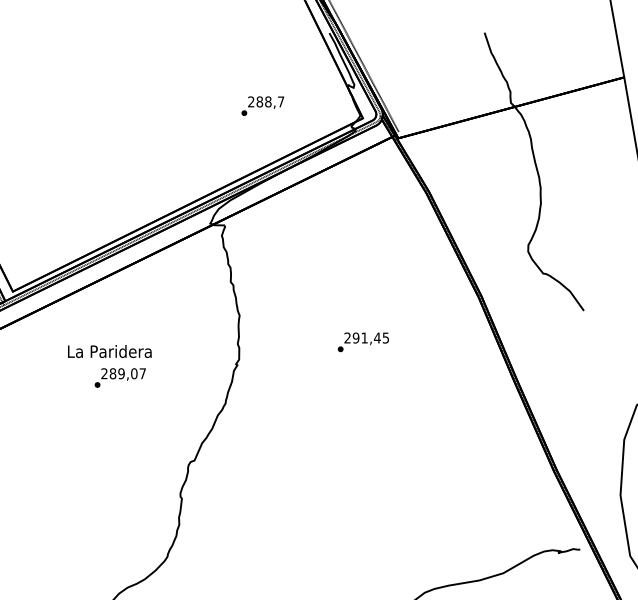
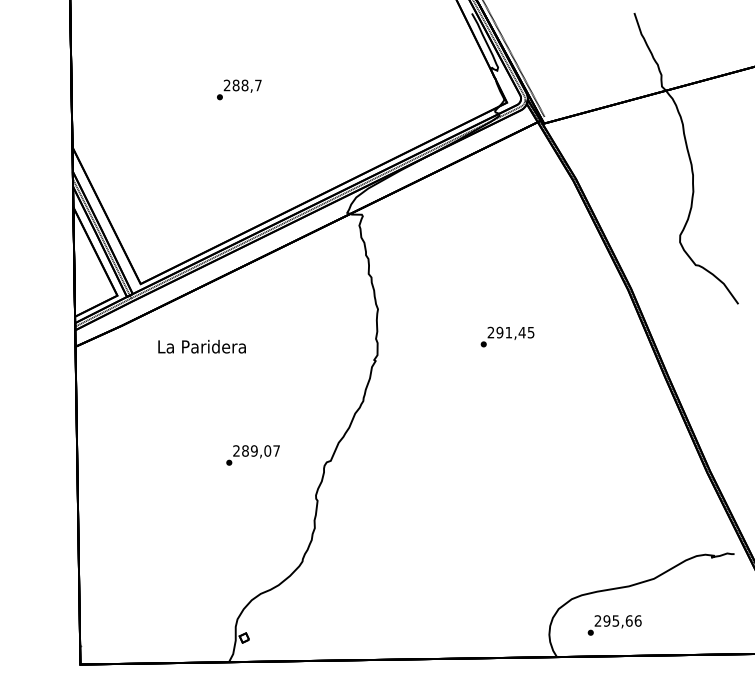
text: (263, 105) -> (239, 89), moved
text: (109, 351) -> (201, 346), moved
text: (119, 378) -> (252, 455), moved

